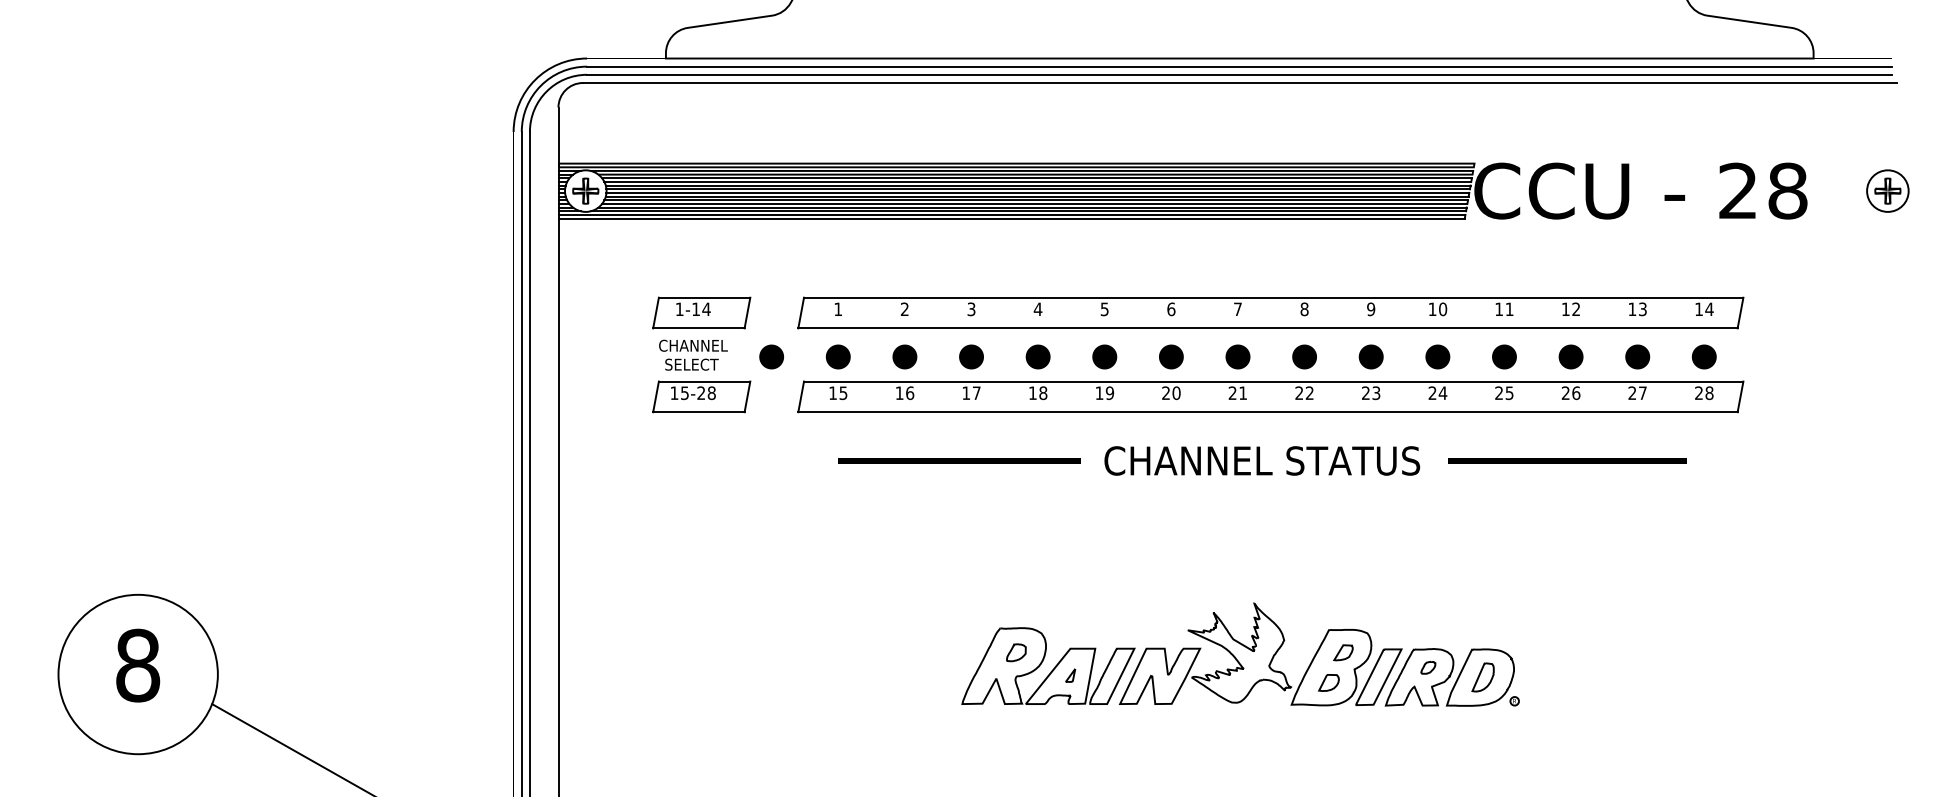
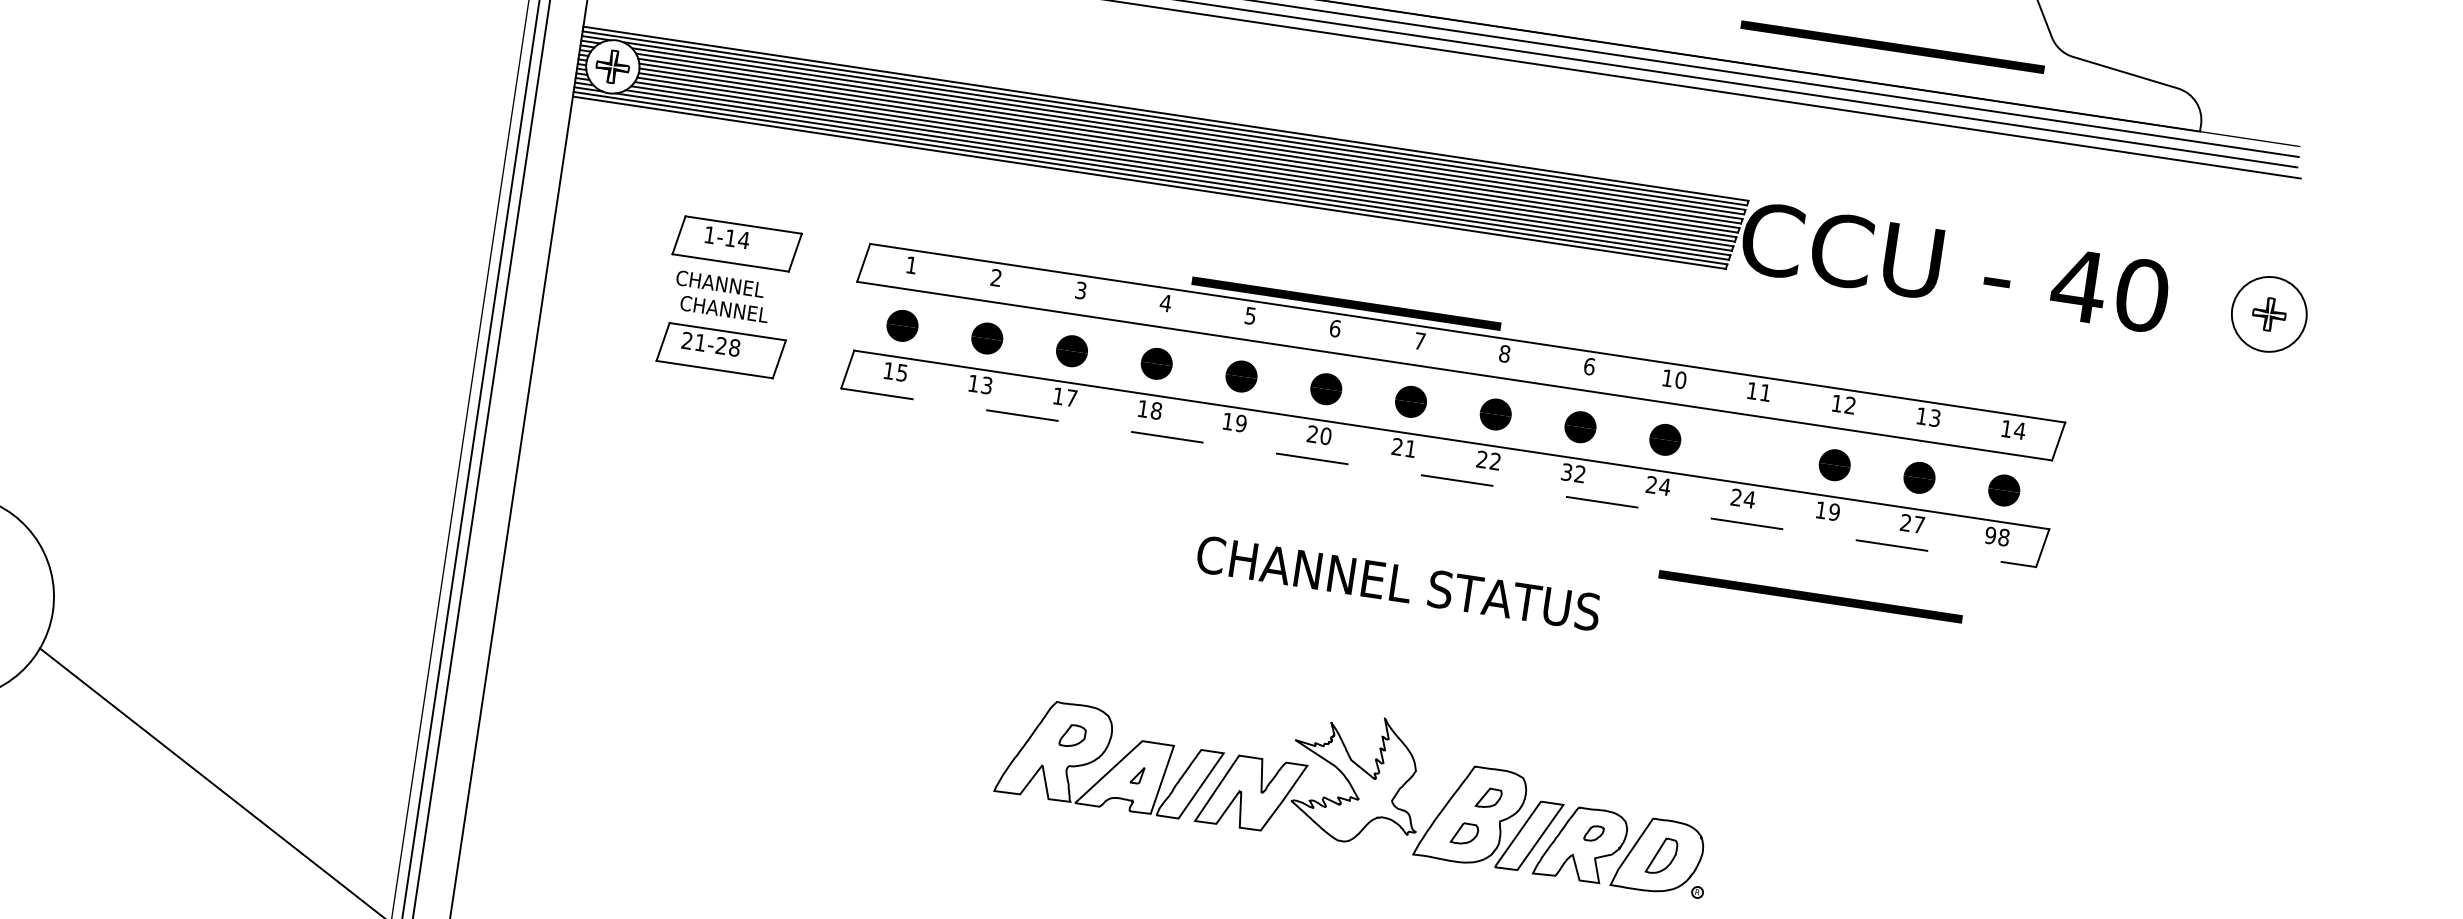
line: (1567, 28) -> (1892, 46), added
text: (1762, 190) -> (2109, 289), 28 -> 40
circle: (1887, 190) -> (2268, 313), size x1.4
text: (1371, 309) -> (1589, 366), 9 -> 6
part: (771, 356) -> (817, 312), removed
part: (1504, 356) -> (1750, 451), removed
text: (699, 364) -> (724, 309), SELECT -> CHANNEL
text: (910, 392) -> (987, 384), 16 -> 13
text: (679, 393) -> (693, 342), 15-28 -> 21-28
text: (1371, 393) -> (1573, 473), 23 -> 32
text: (1509, 393) -> (1749, 499), 25 -> 24
text: (1570, 393) -> (1827, 511), 26 -> 19
text: (1699, 393) -> (1991, 536), 28 -> 98
line: (1268, 412) -> (1439, 478), solid -> dashed
line: (959, 460) -> (1347, 303), moved
text: (1262, 460) -> (1398, 582), moved

